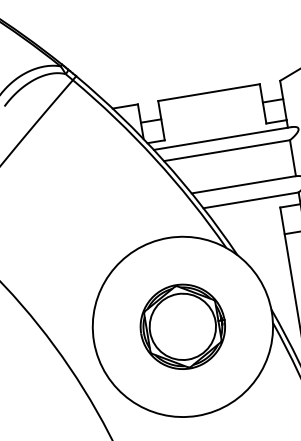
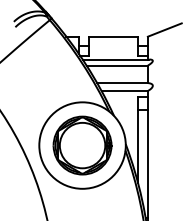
part: (182, 326) -> (82, 145), size x1.43

